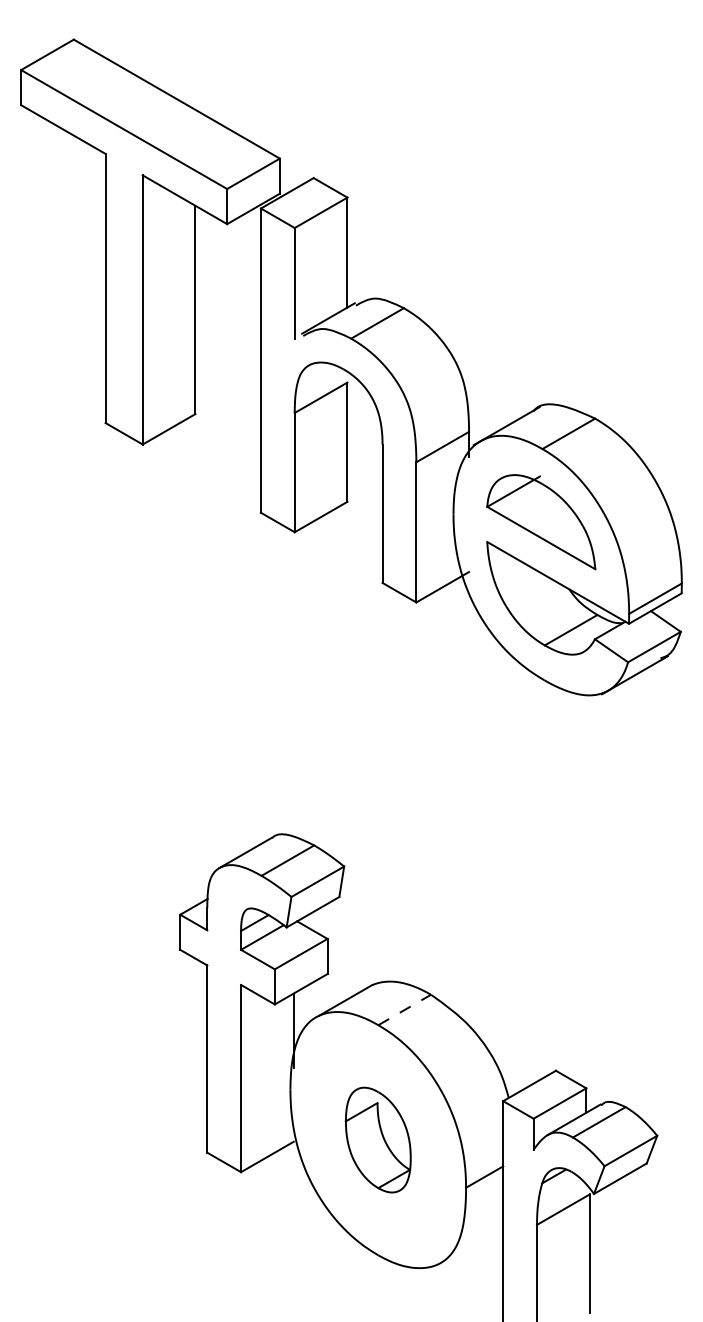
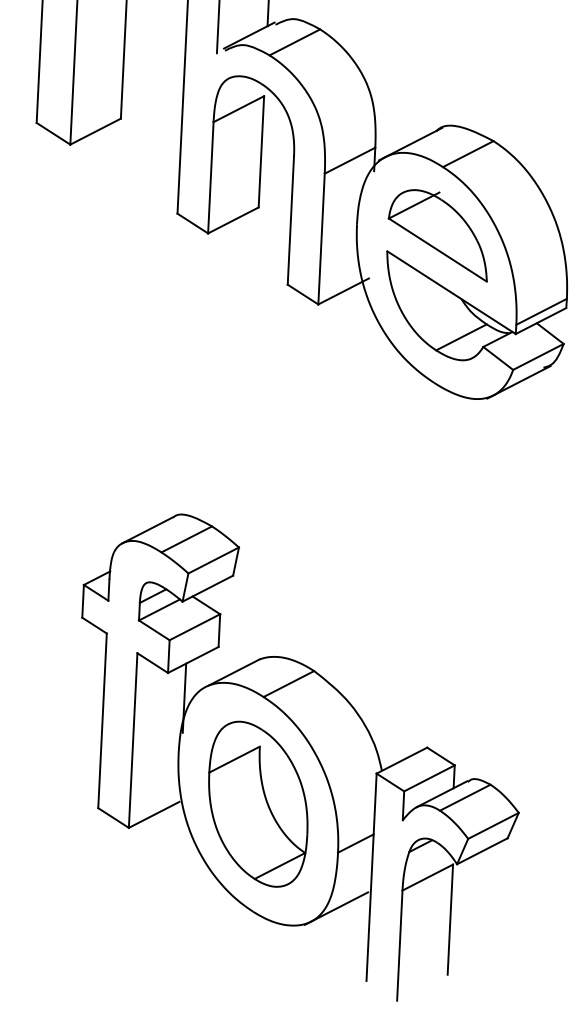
line: (405, 1009) -> (289, 683), dashed -> solid
part: (378, 1139) -> (258, 803), size x1.67
line: (467, 1247) -> (336, 908), added

